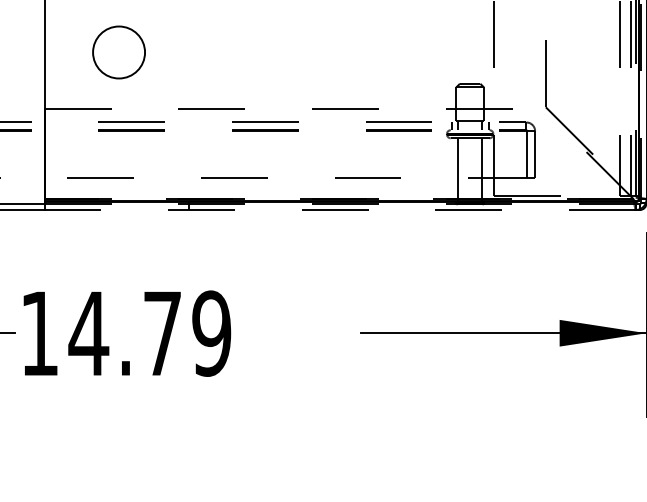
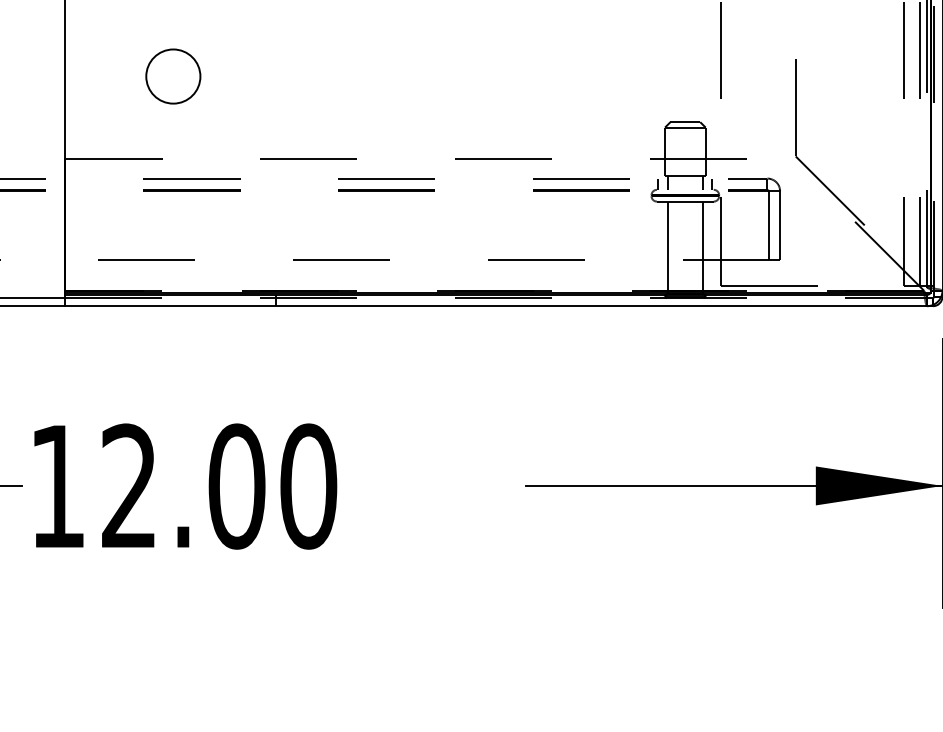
circle: (118, 52) -> (172, 76), size x0.71
line: (340, 209) -> (496, 305), dashed -> solid
text: (149, 333) -> (217, 486), 14.79 -> 12.00

